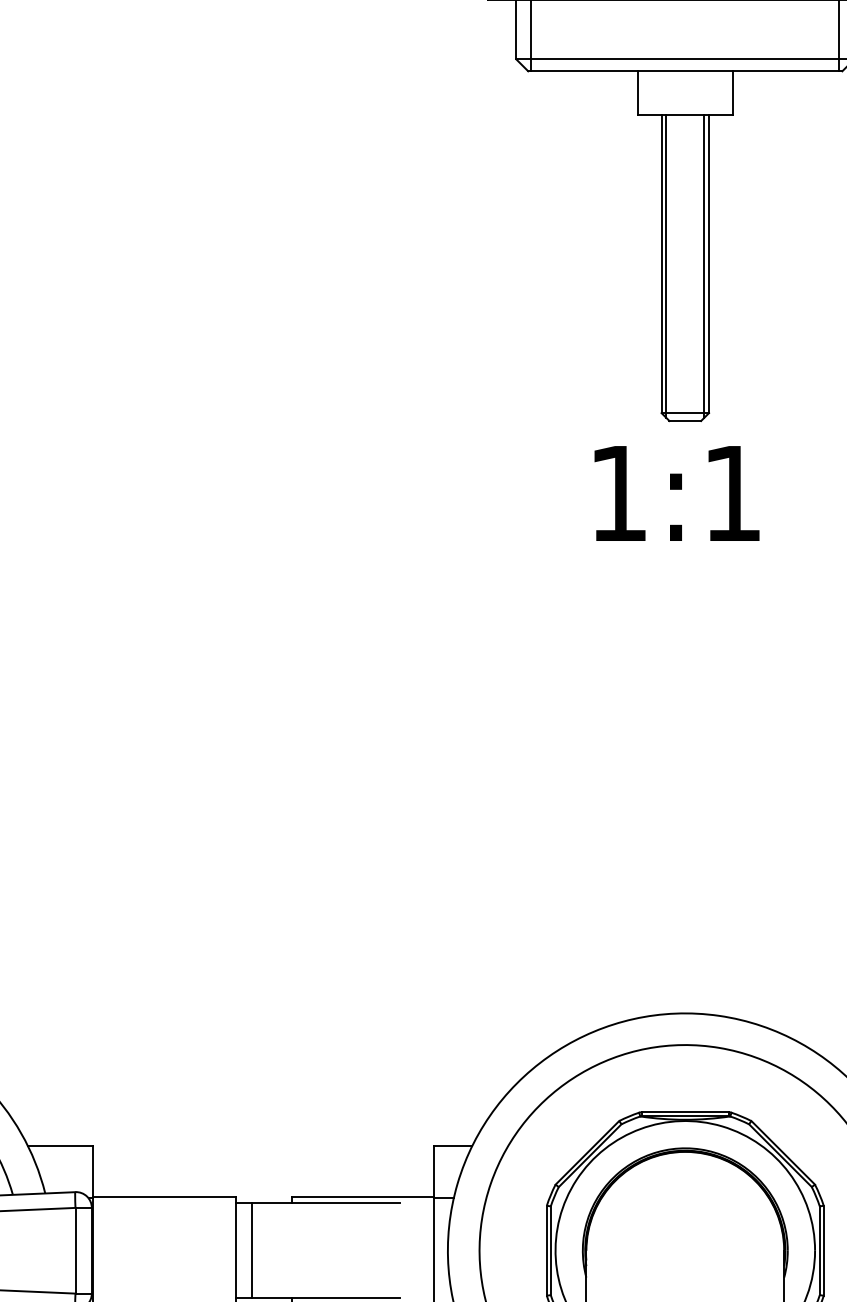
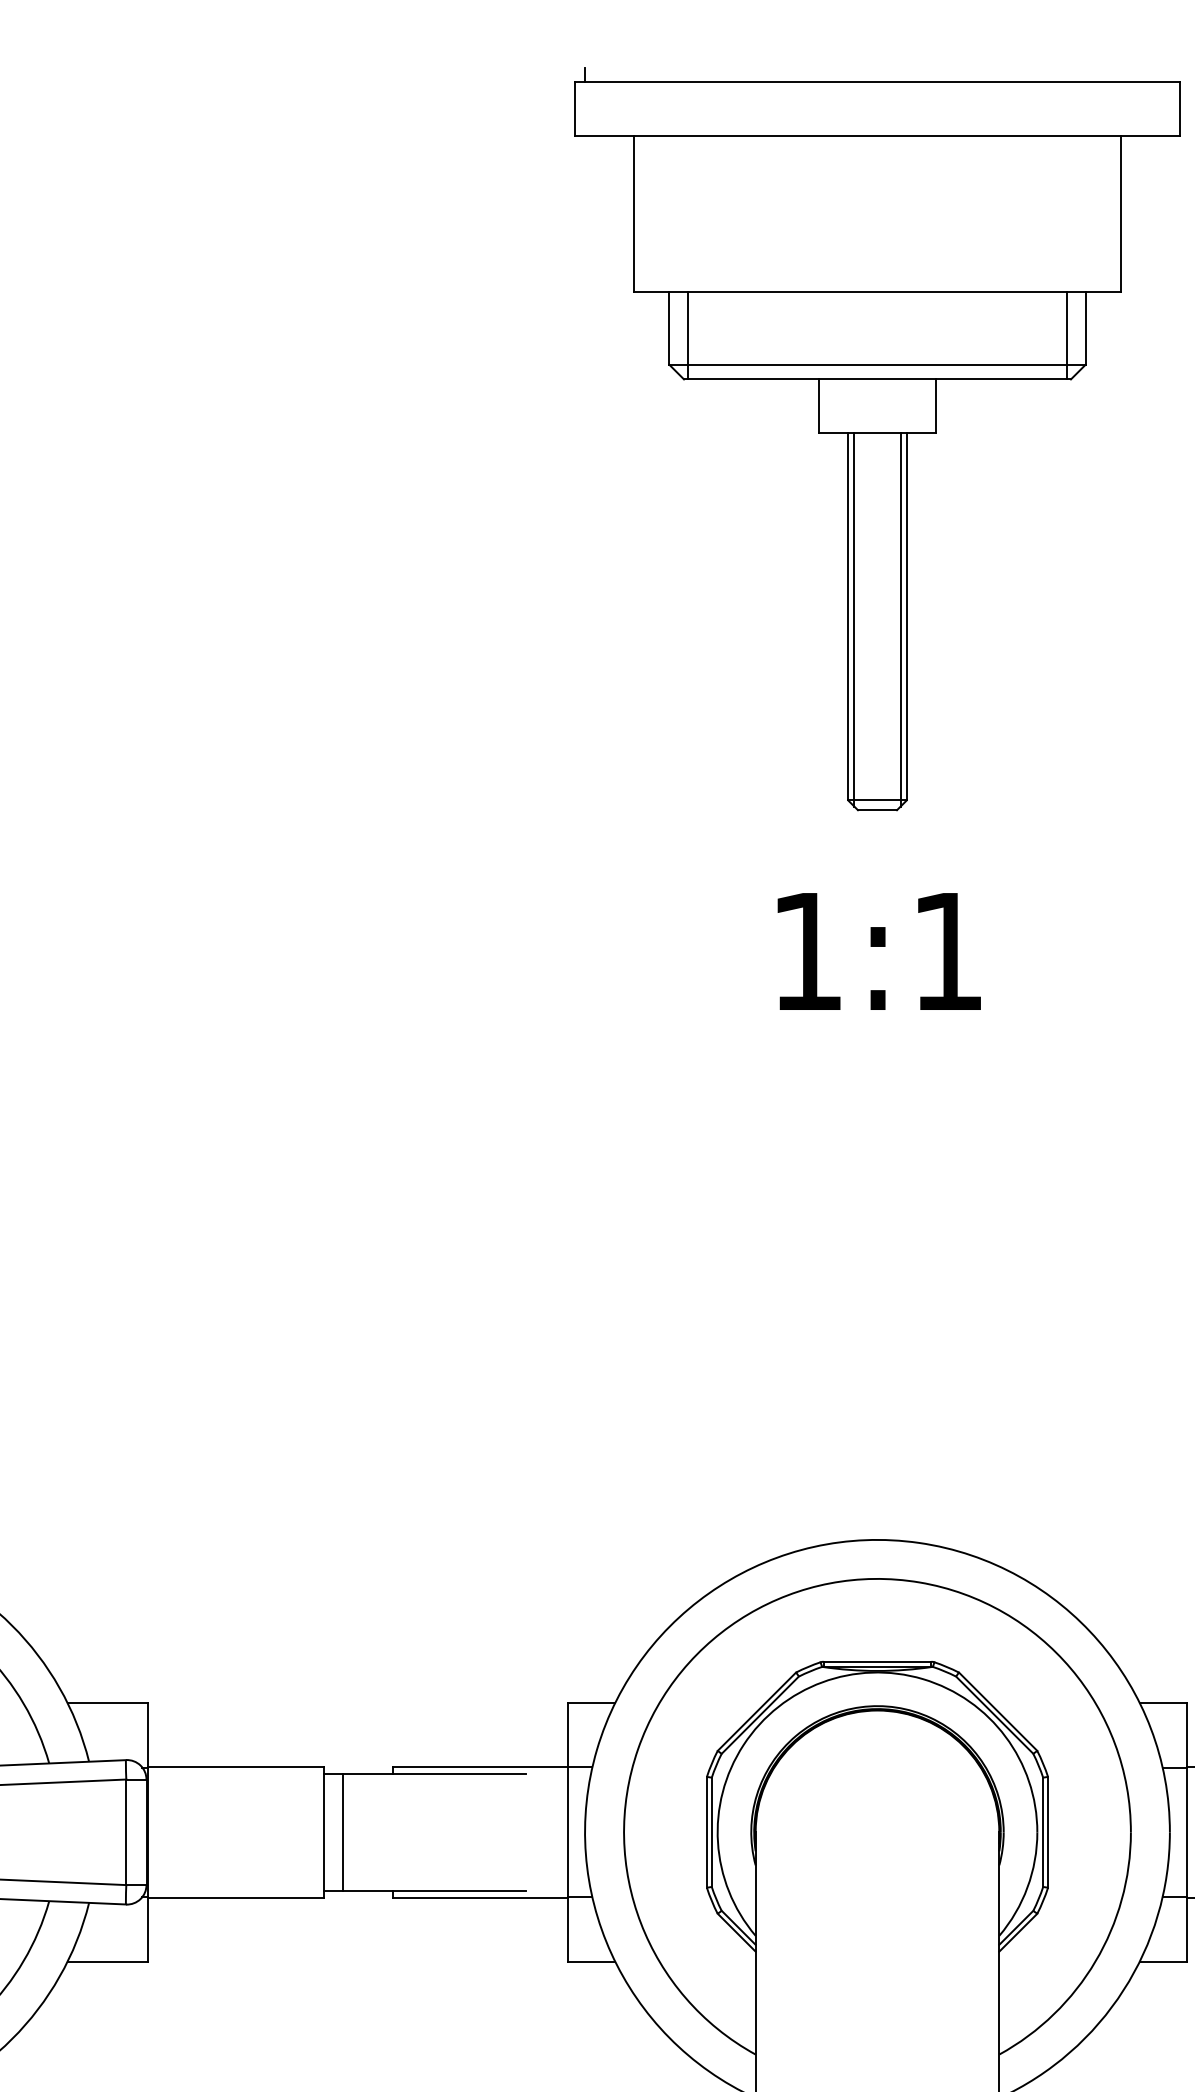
text: (676, 493) -> (878, 951), moved

